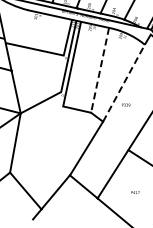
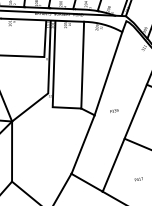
line: (99, 70) -> (82, 65), dashed -> solid
line: (123, 83) -> (108, 74), dashed -> solid
text: (126, 104) -> (114, 110), moved

